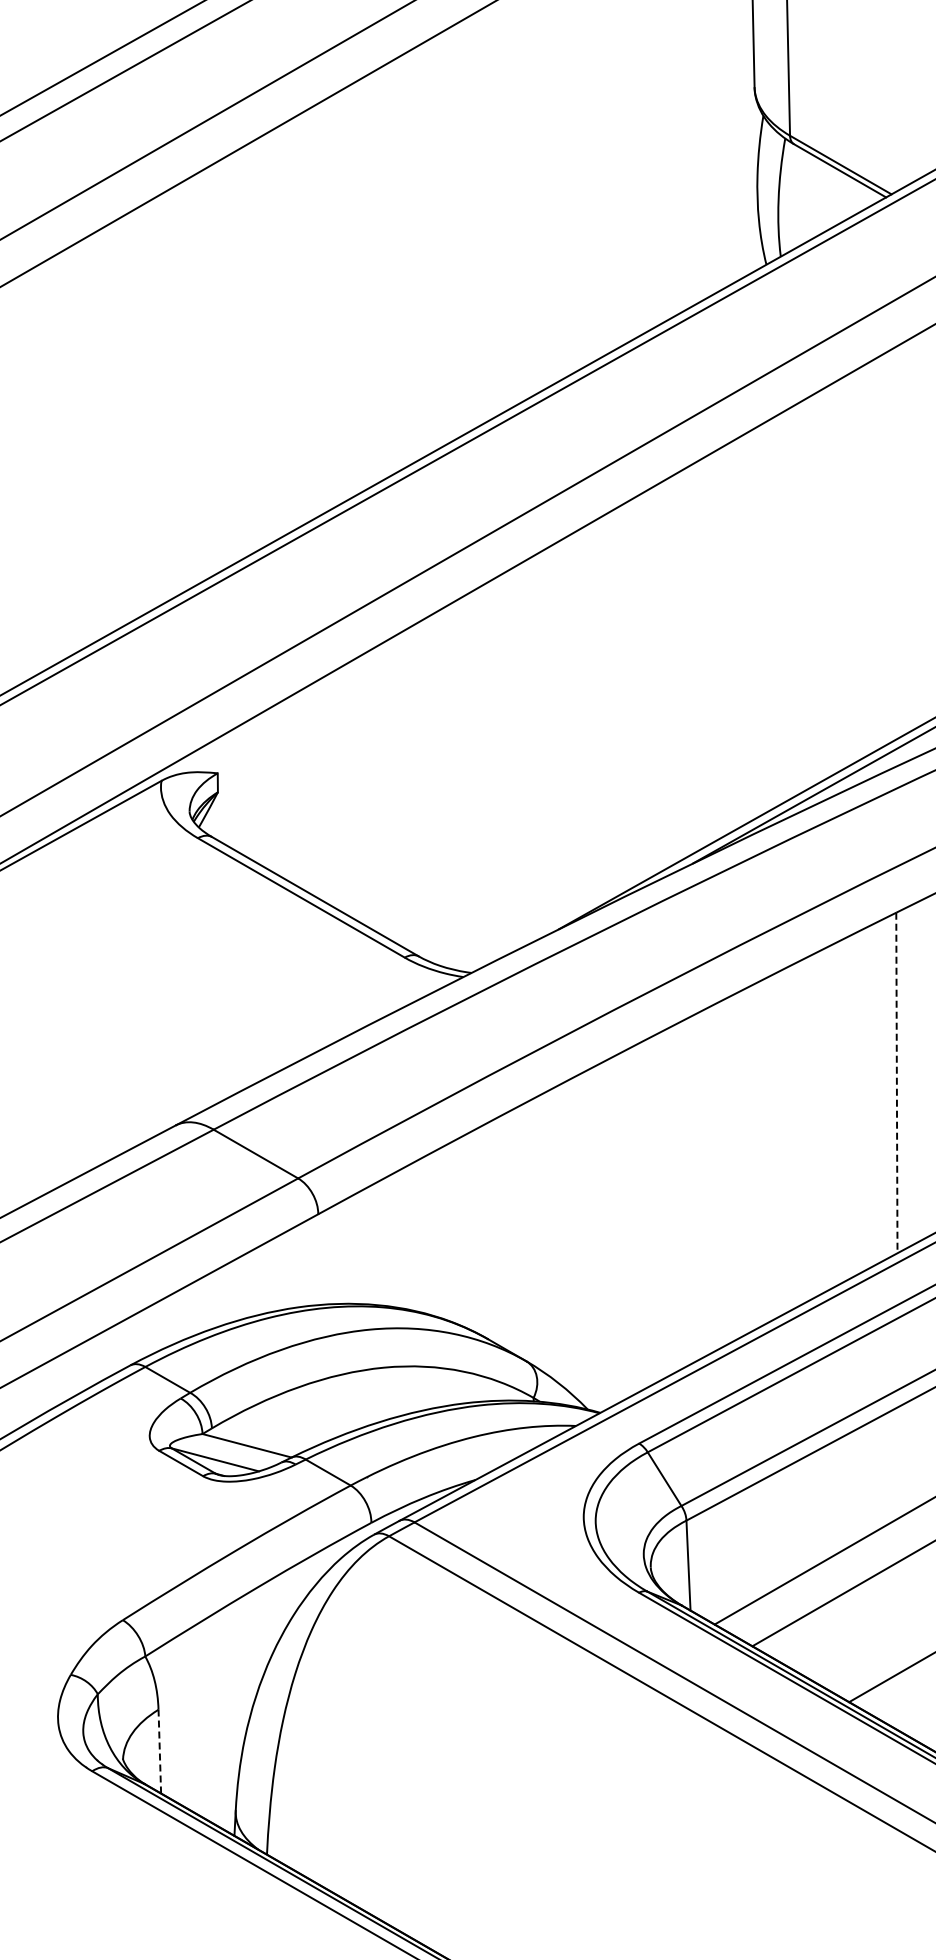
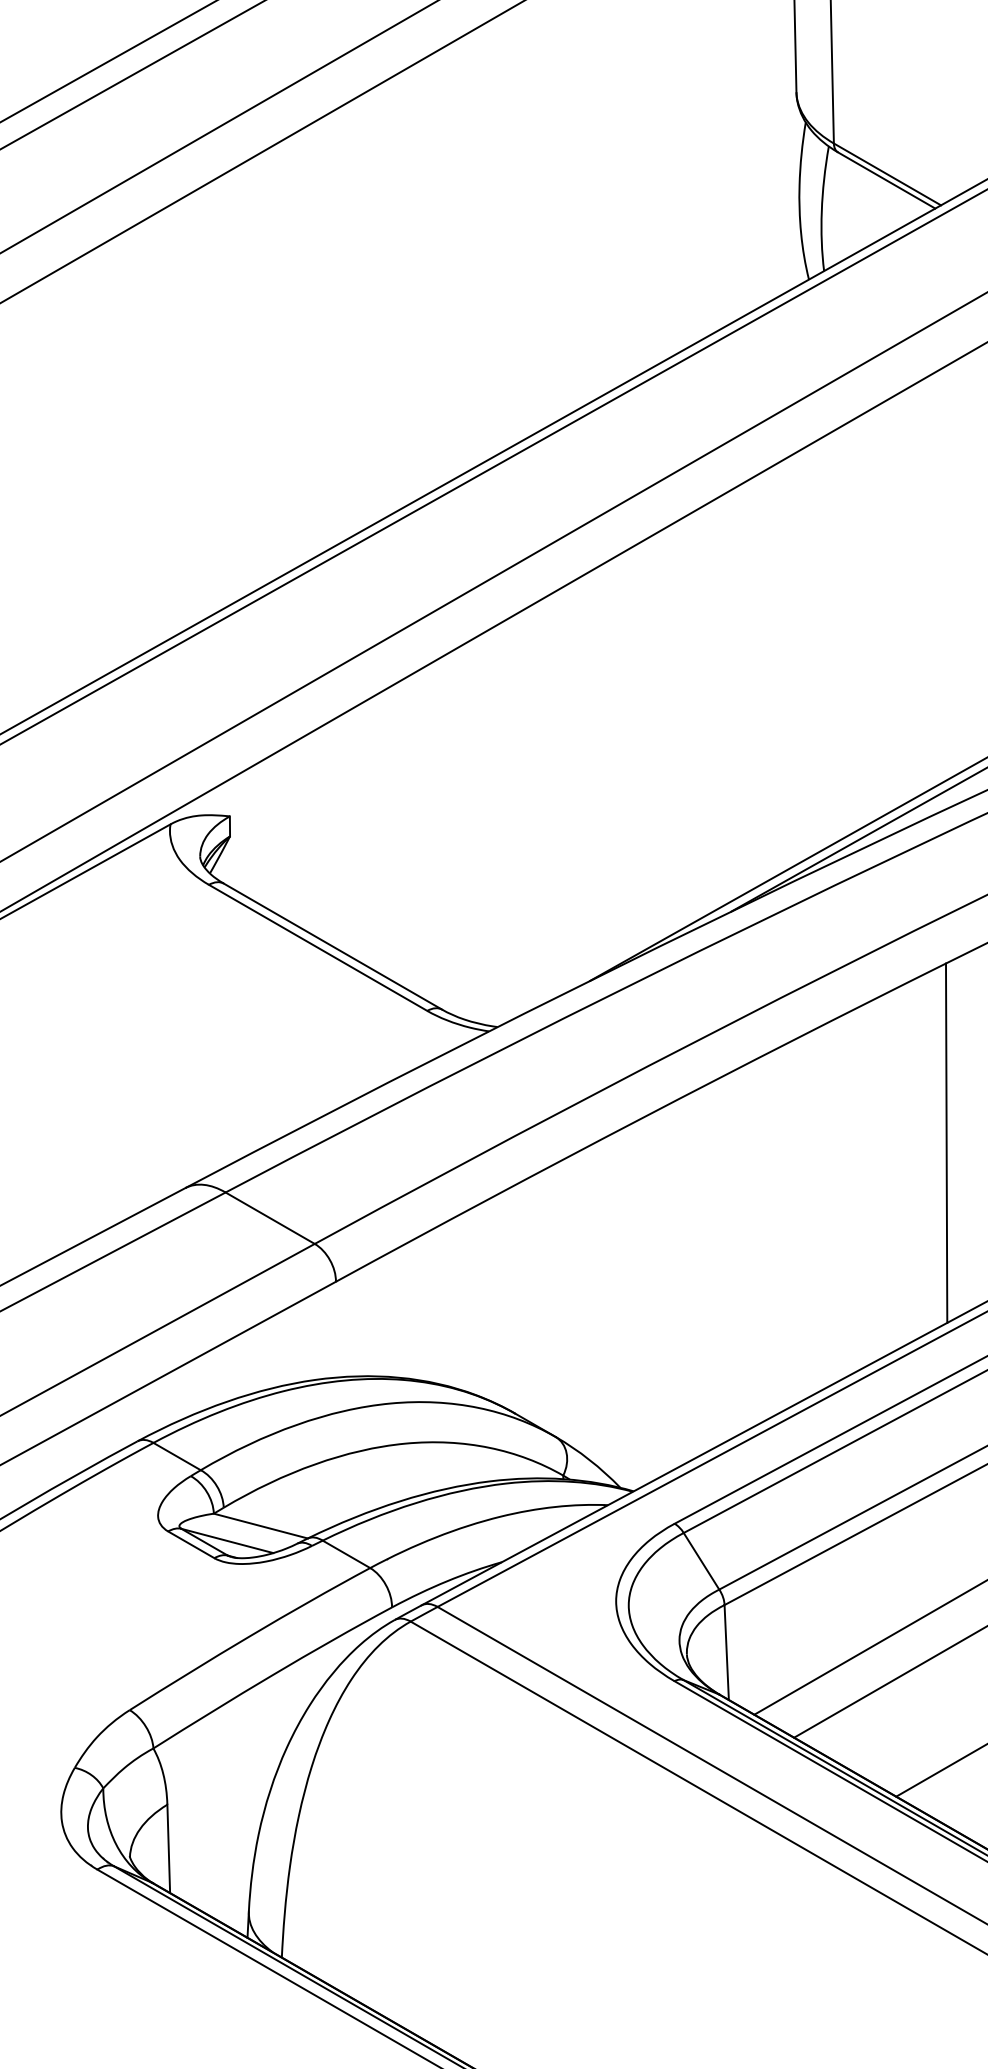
line: (896, 1083) -> (946, 1143), dashed -> solid
line: (159, 1751) -> (168, 1848), dashed -> solid

